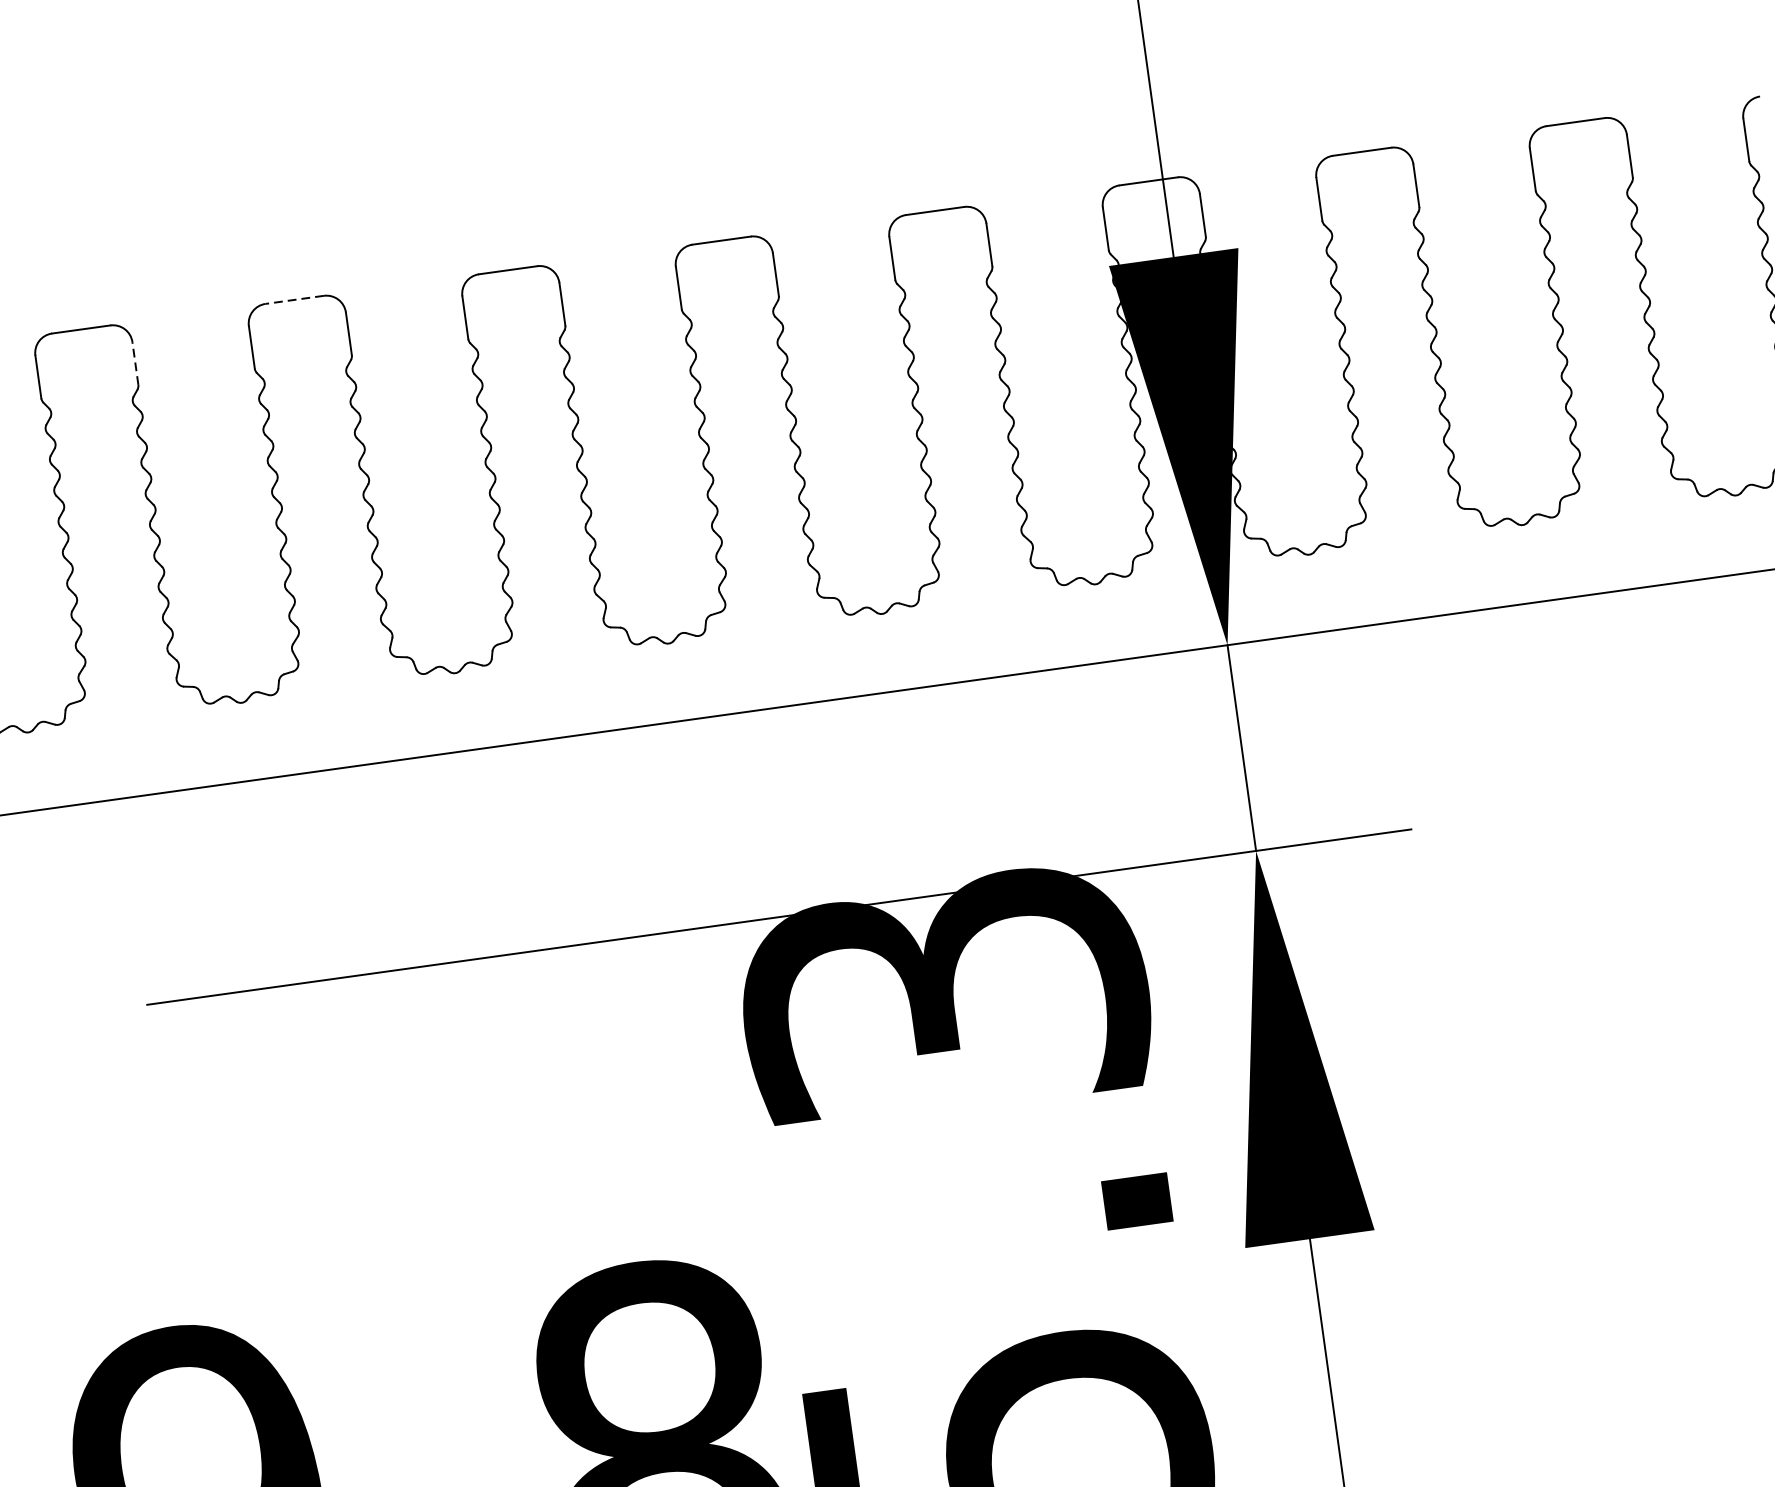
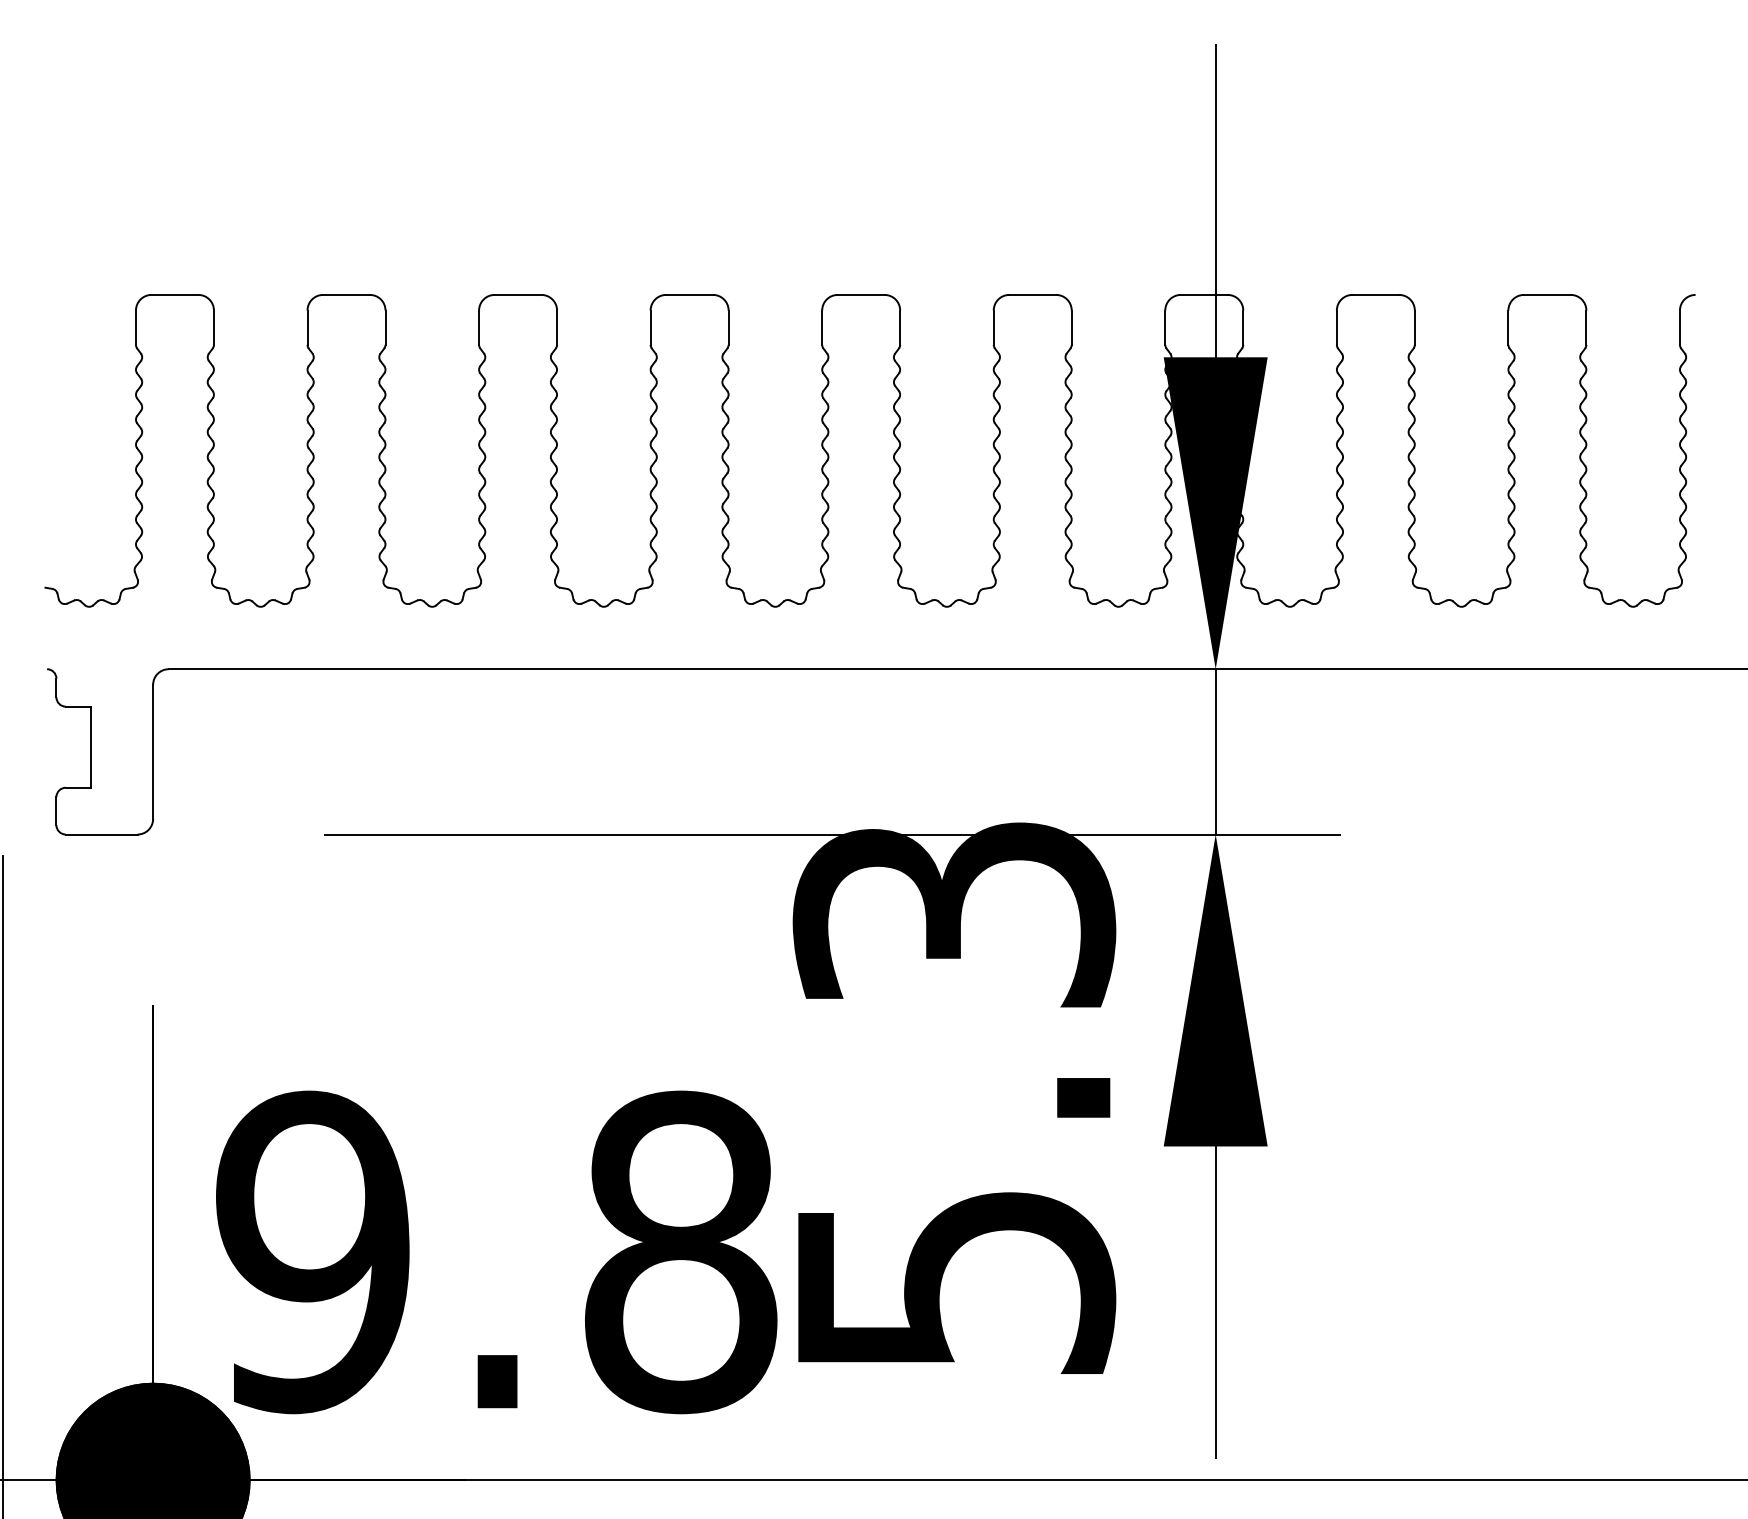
line: (293, 299) -> (517, 294), dashed -> solid
line: (135, 363) -> (385, 327), dashed -> solid

